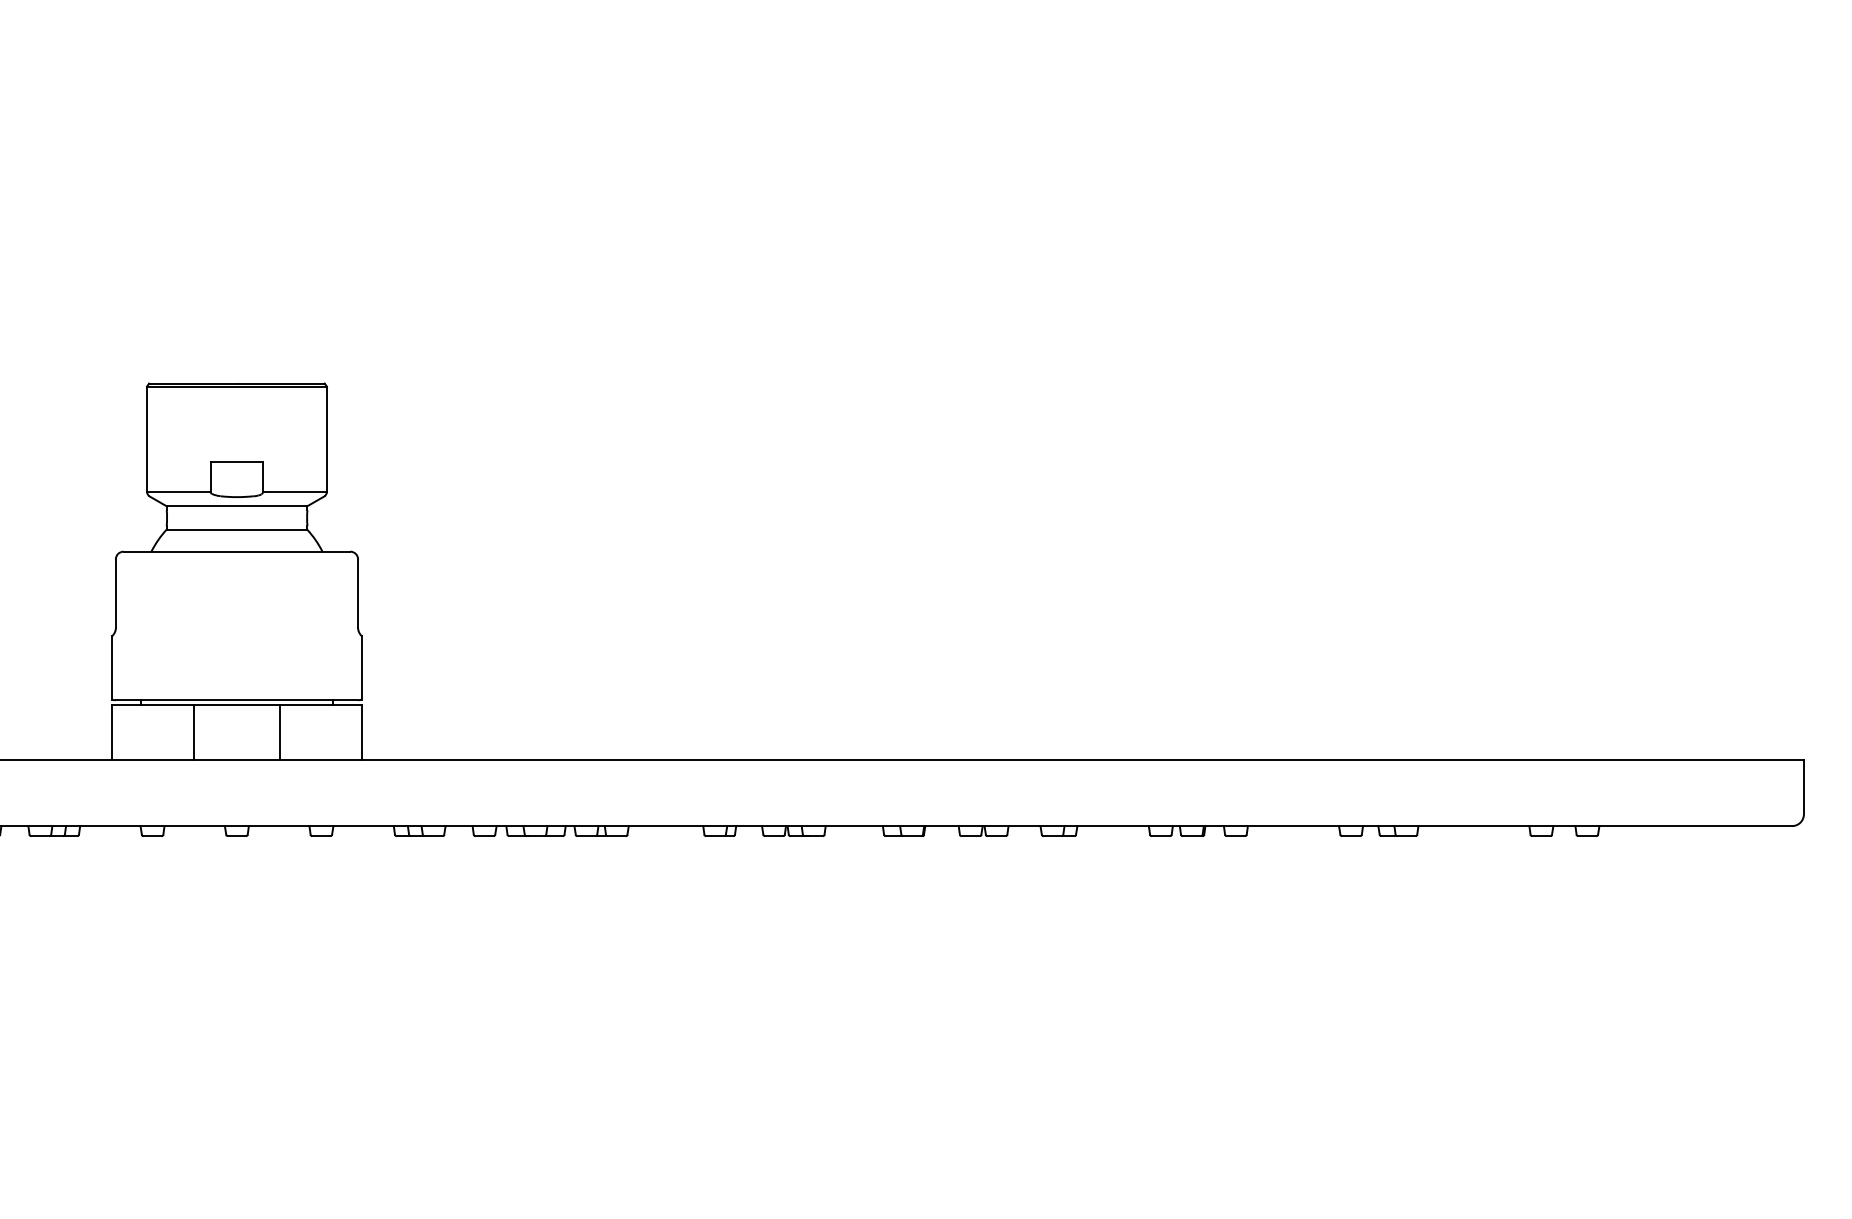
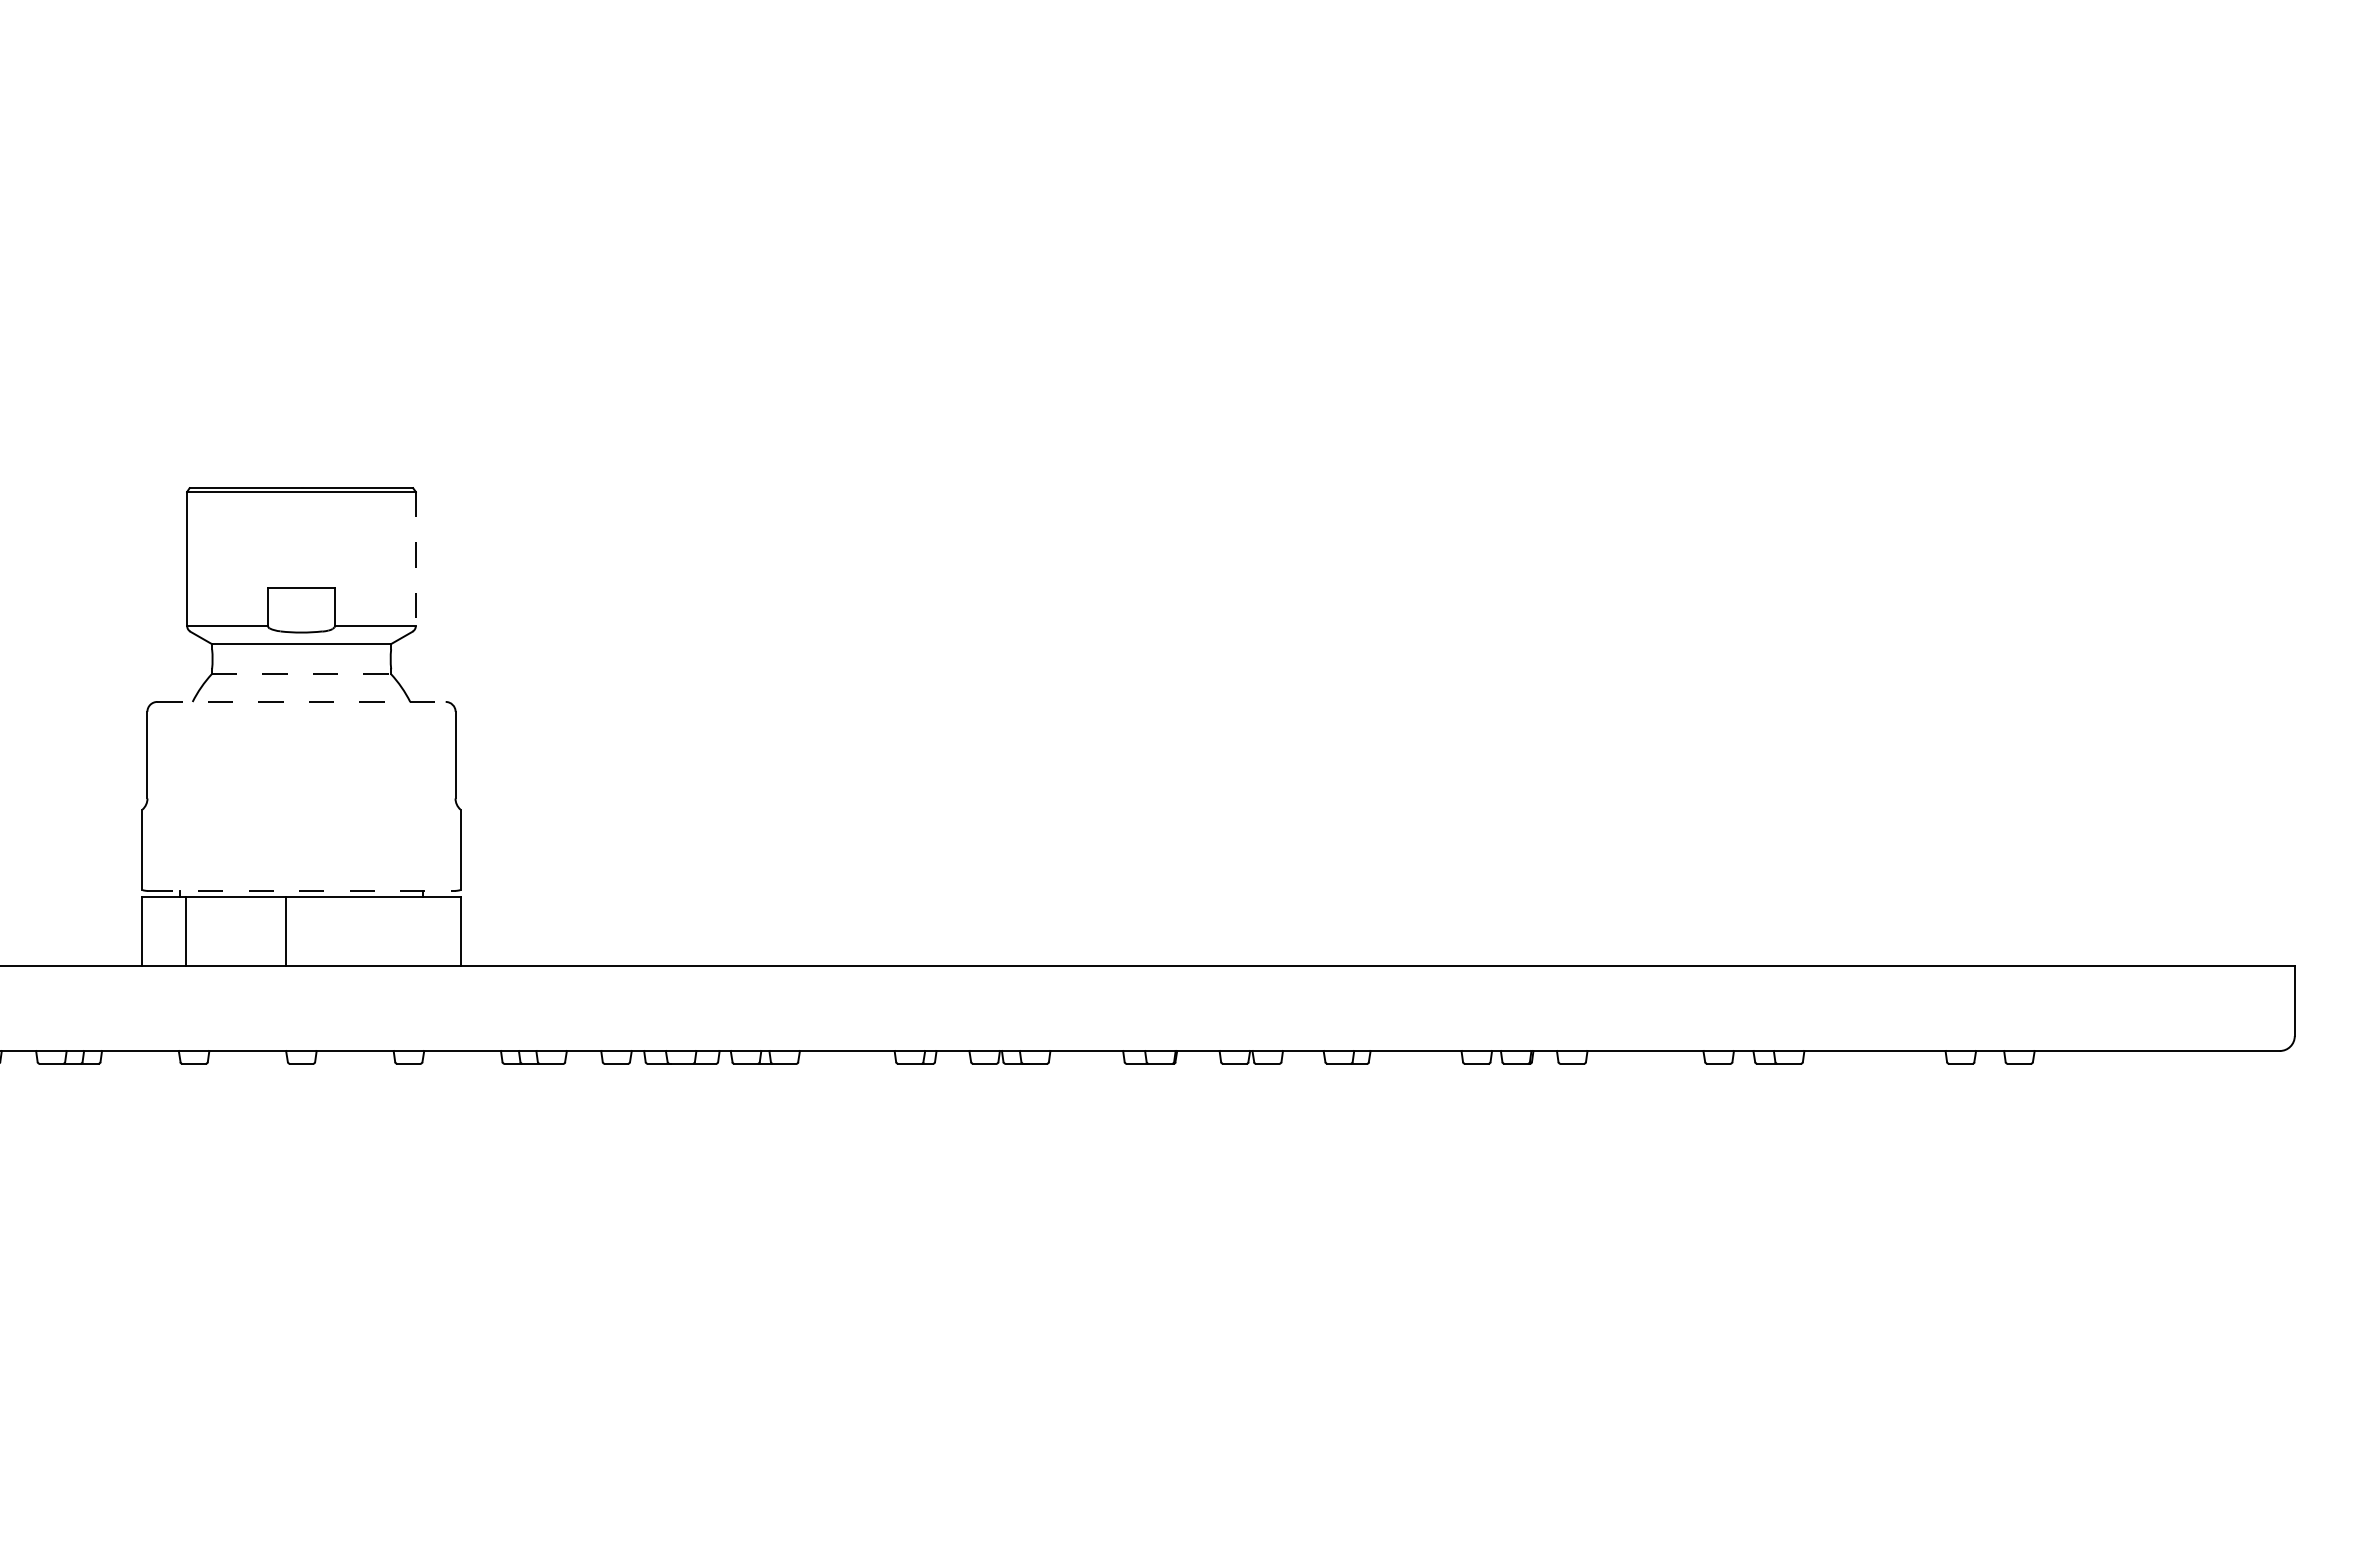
line: (326, 439) -> (415, 559), solid -> dashed
line: (236, 530) -> (301, 674), solid -> dashed
line: (237, 552) -> (302, 702), solid -> dashed
line: (237, 699) -> (302, 890), solid -> dashed
line: (193, 732) -> (186, 931), moved
line: (280, 732) -> (285, 931), moved

